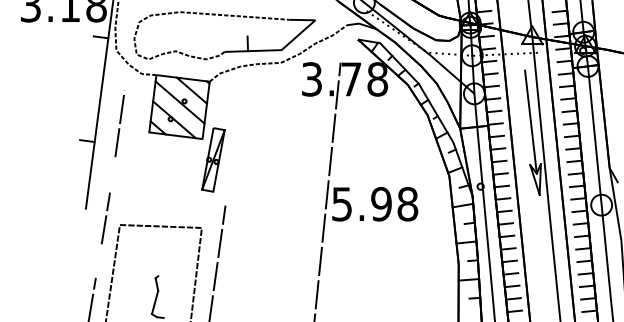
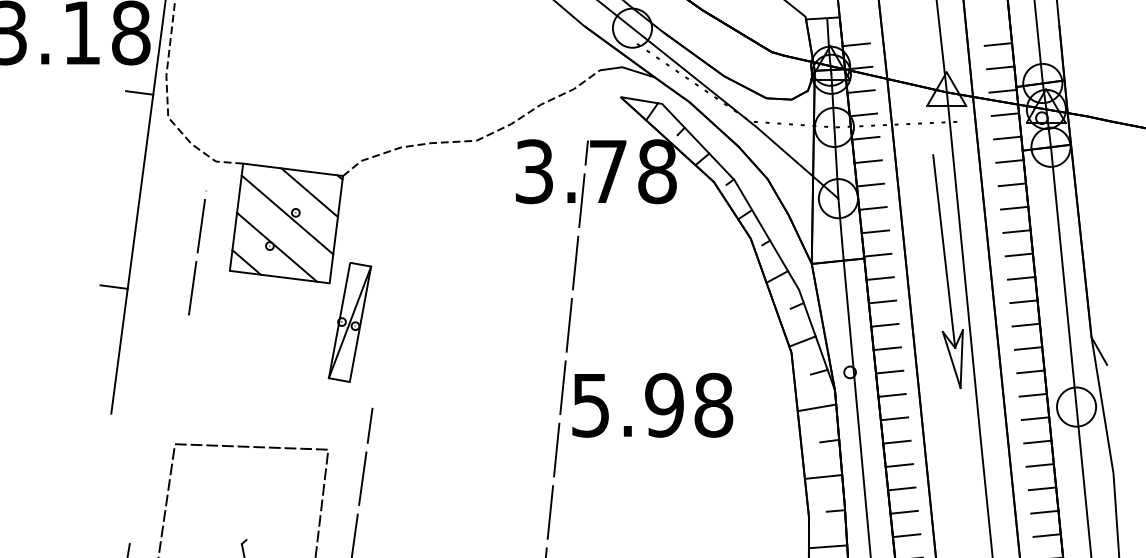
part: (227, 50) -> (376, 117), removed
line: (119, 123) -> (196, 252), moved
line: (105, 218) -> (147, 431), removed

